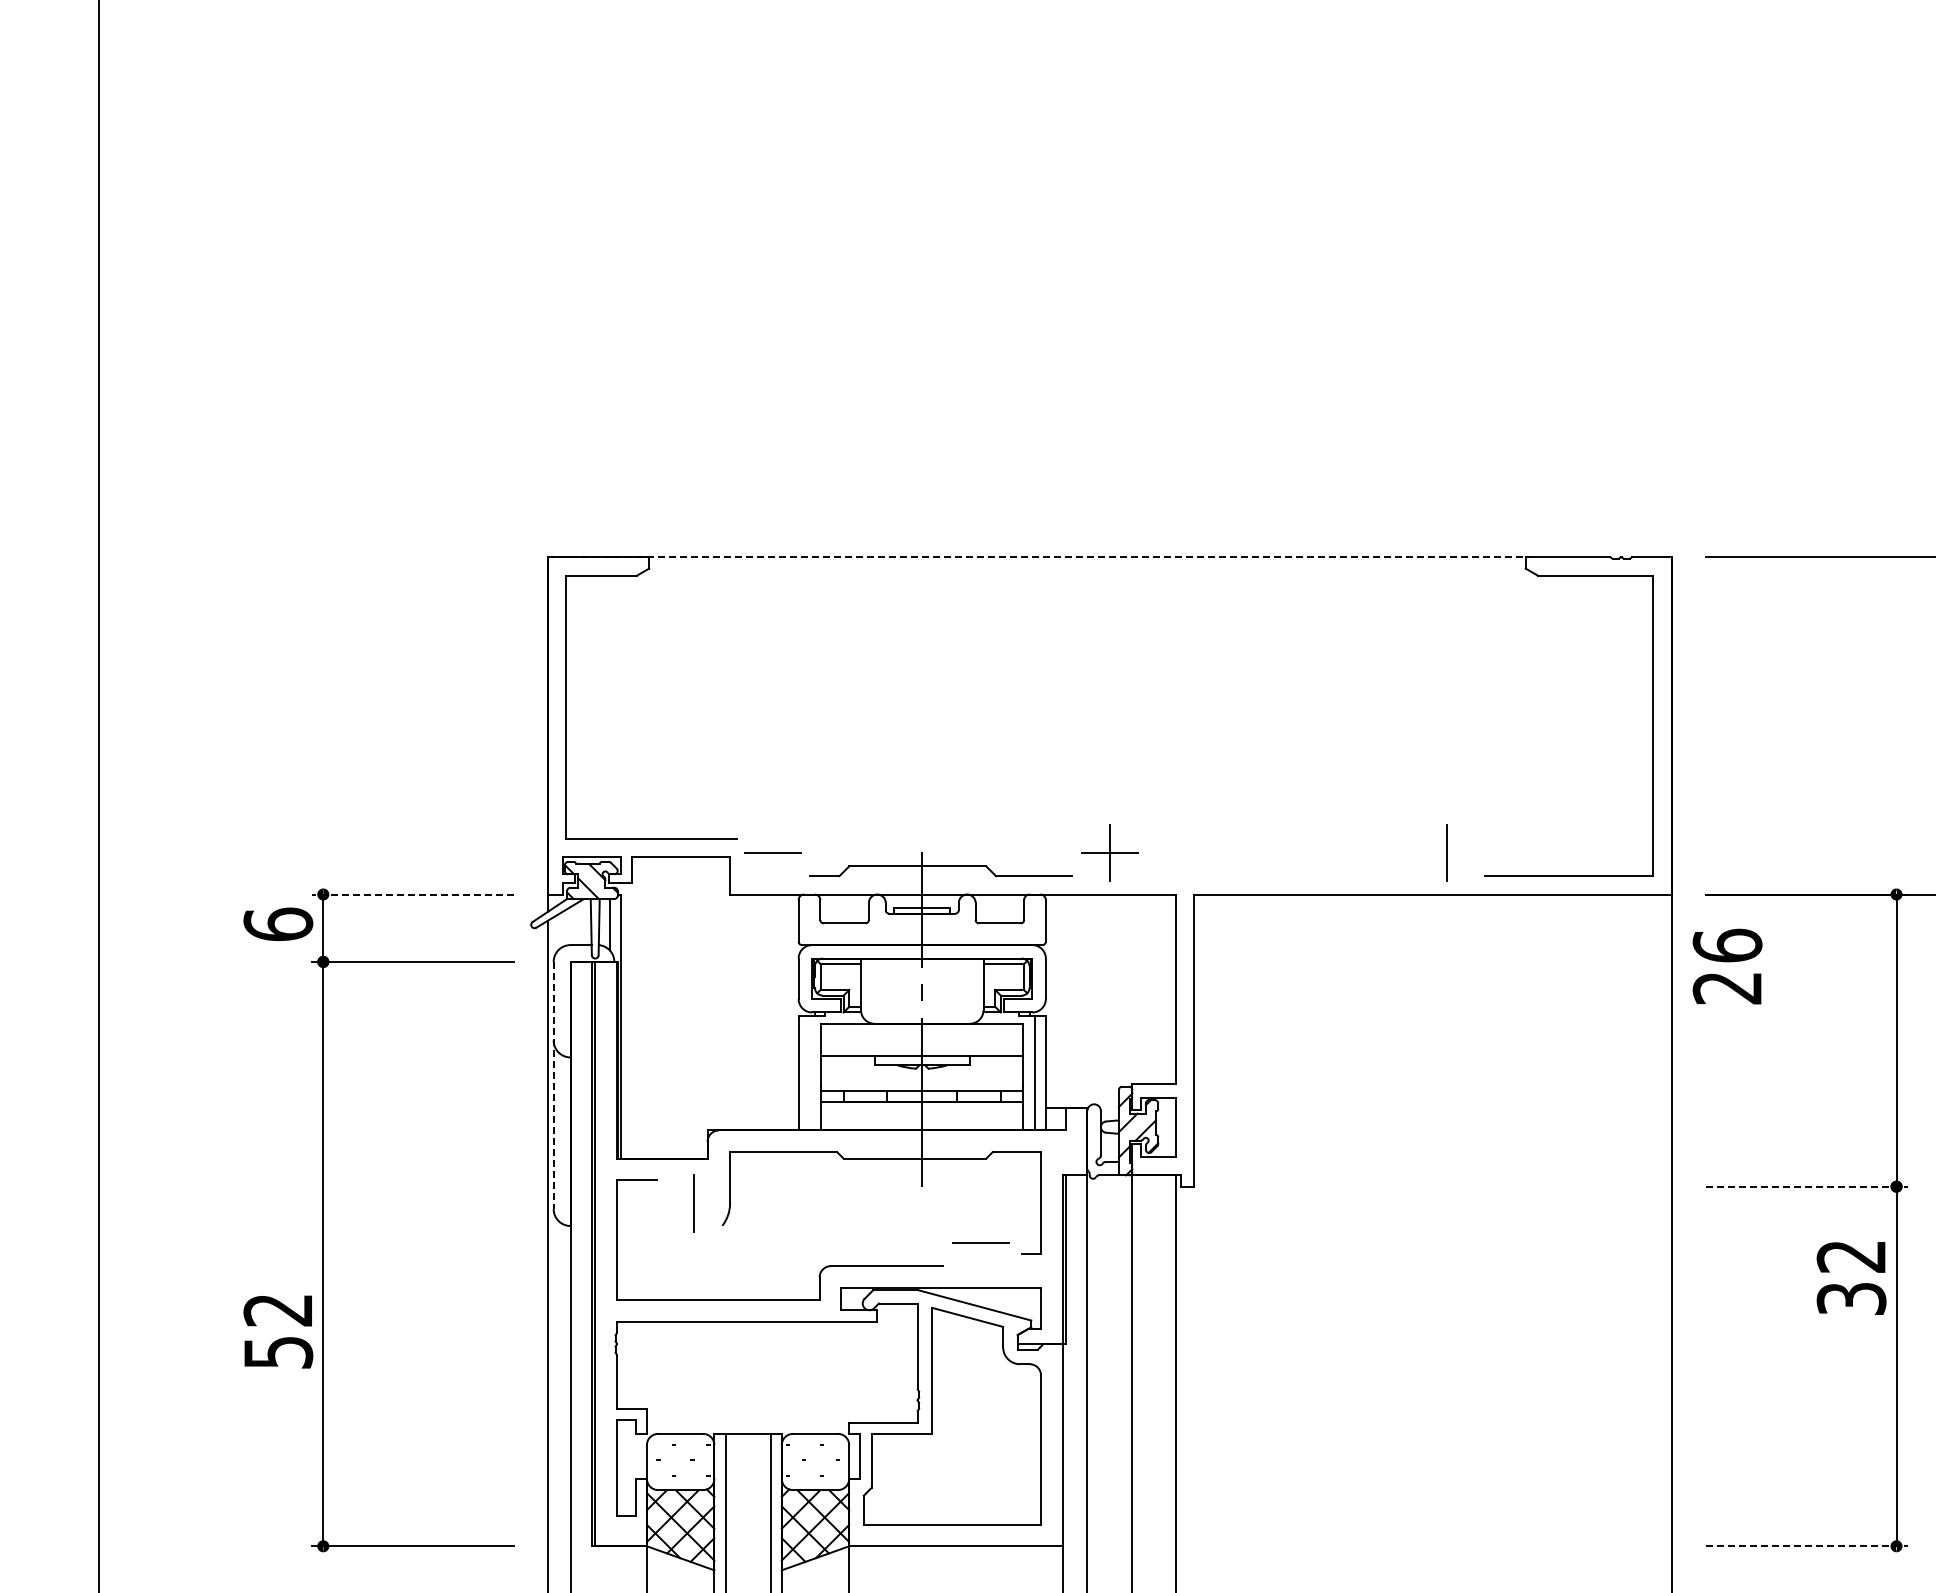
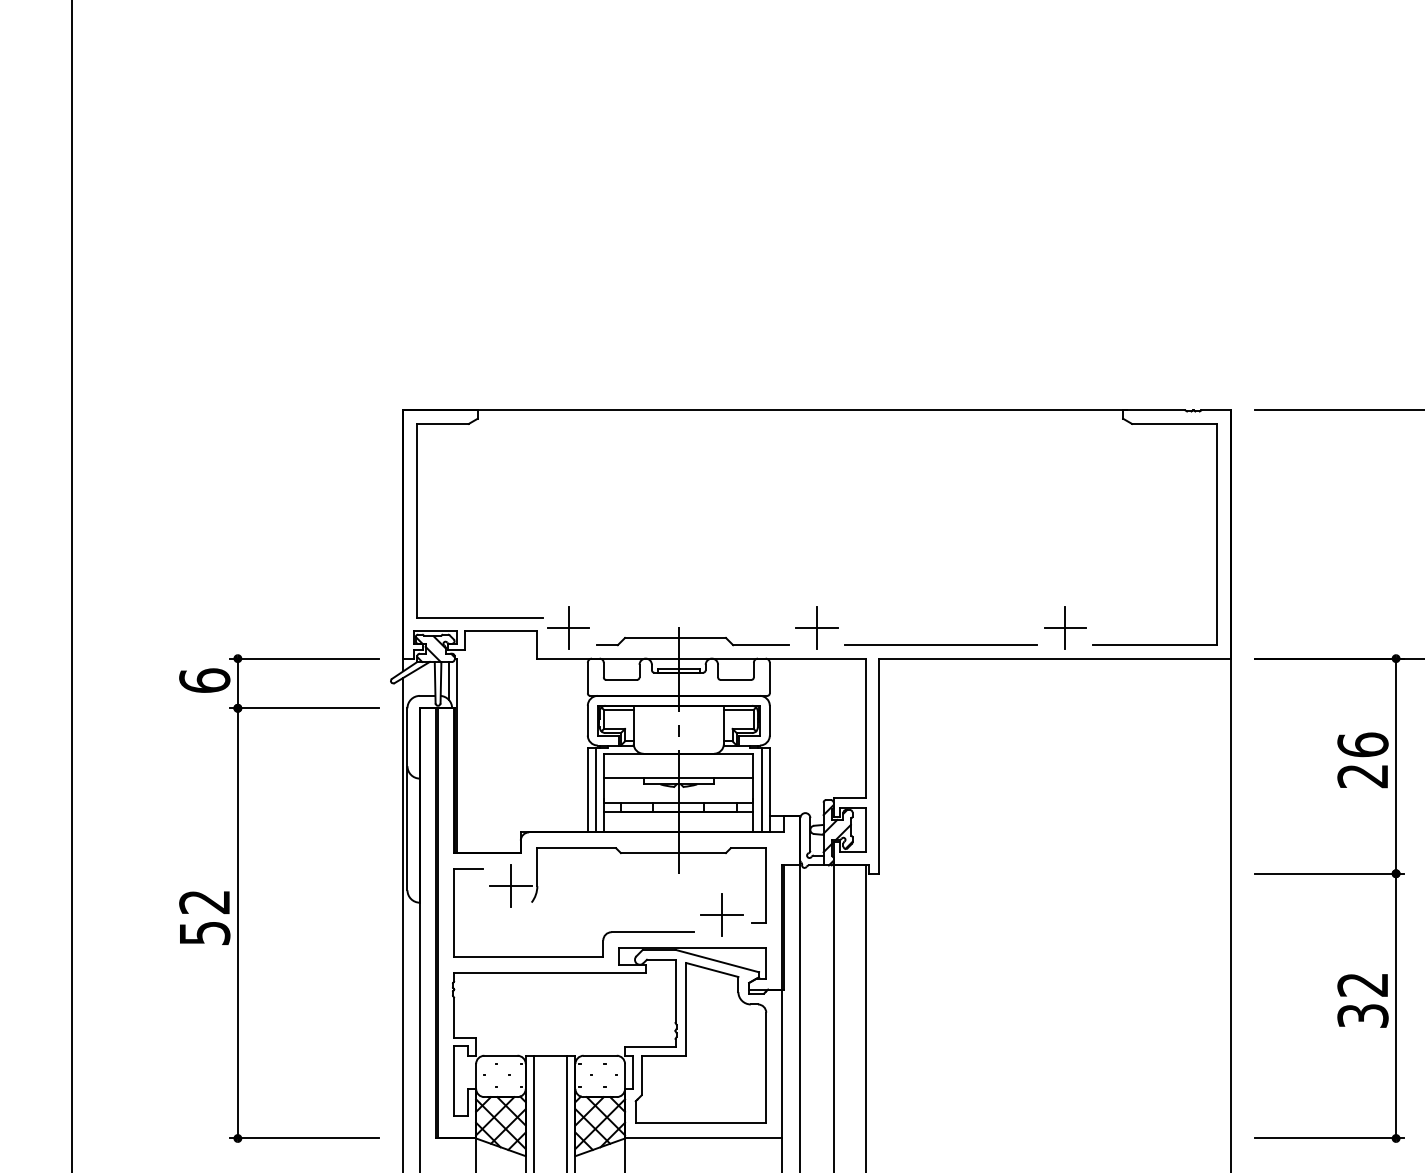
line: (1039, 557) -> (765, 410), dashed -> solid
line: (772, 852) -> (568, 627), added
line: (1446, 852) -> (1064, 627), added
line: (1278, 876) -> (941, 645), added
line: (412, 894) -> (303, 658), dashed -> solid
text: (1727, 966) -> (1362, 760), moved
line: (809, 1072) -> (595, 789), added
line: (553, 1085) -> (407, 799), dashed -> solid
line: (1807, 1186) -> (1330, 873), dashed -> solid
line: (694, 1203) -> (511, 886), added
line: (980, 1242) -> (721, 914), added
text: (1851, 1278) -> (1362, 1000), moved
text: (278, 1331) -> (204, 917), moved
line: (1807, 1546) -> (1330, 1138), dashed -> solid

